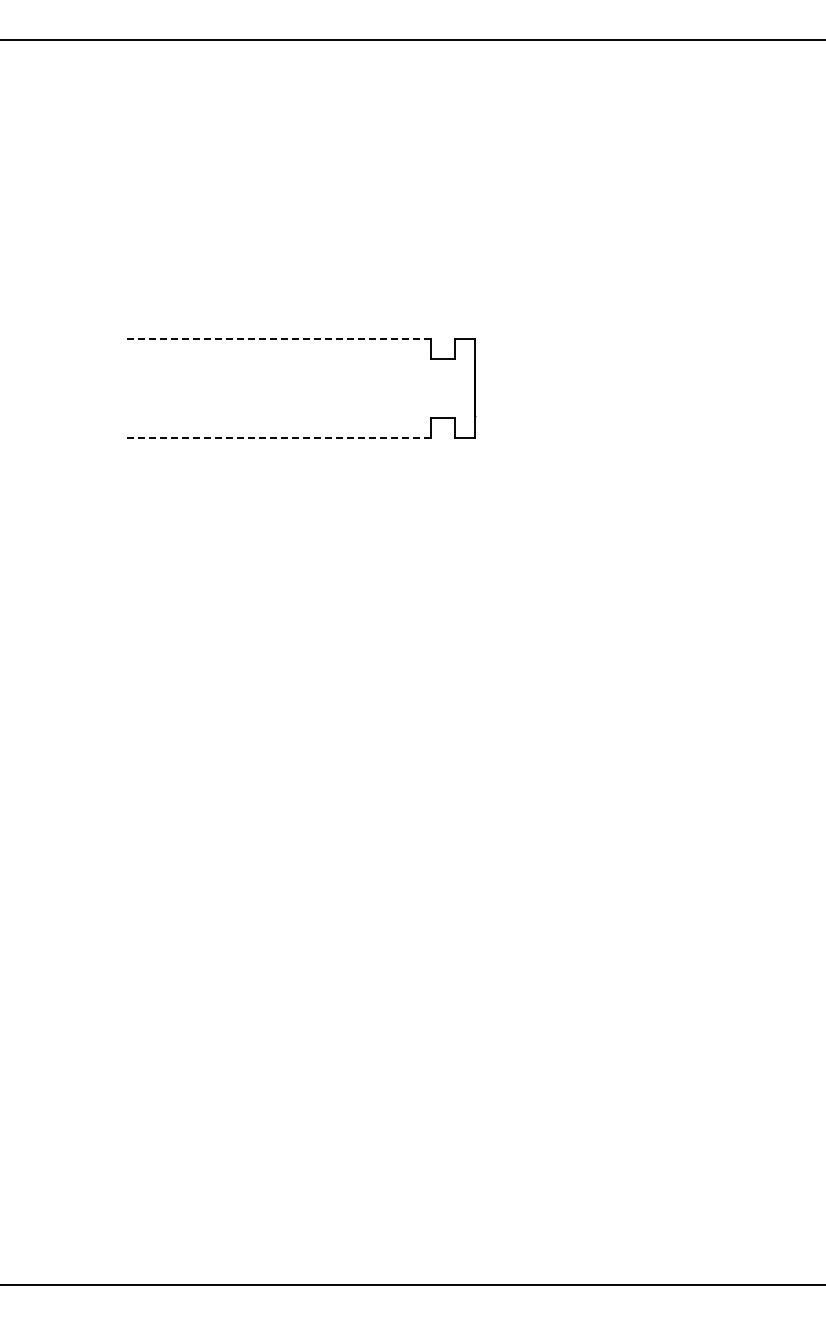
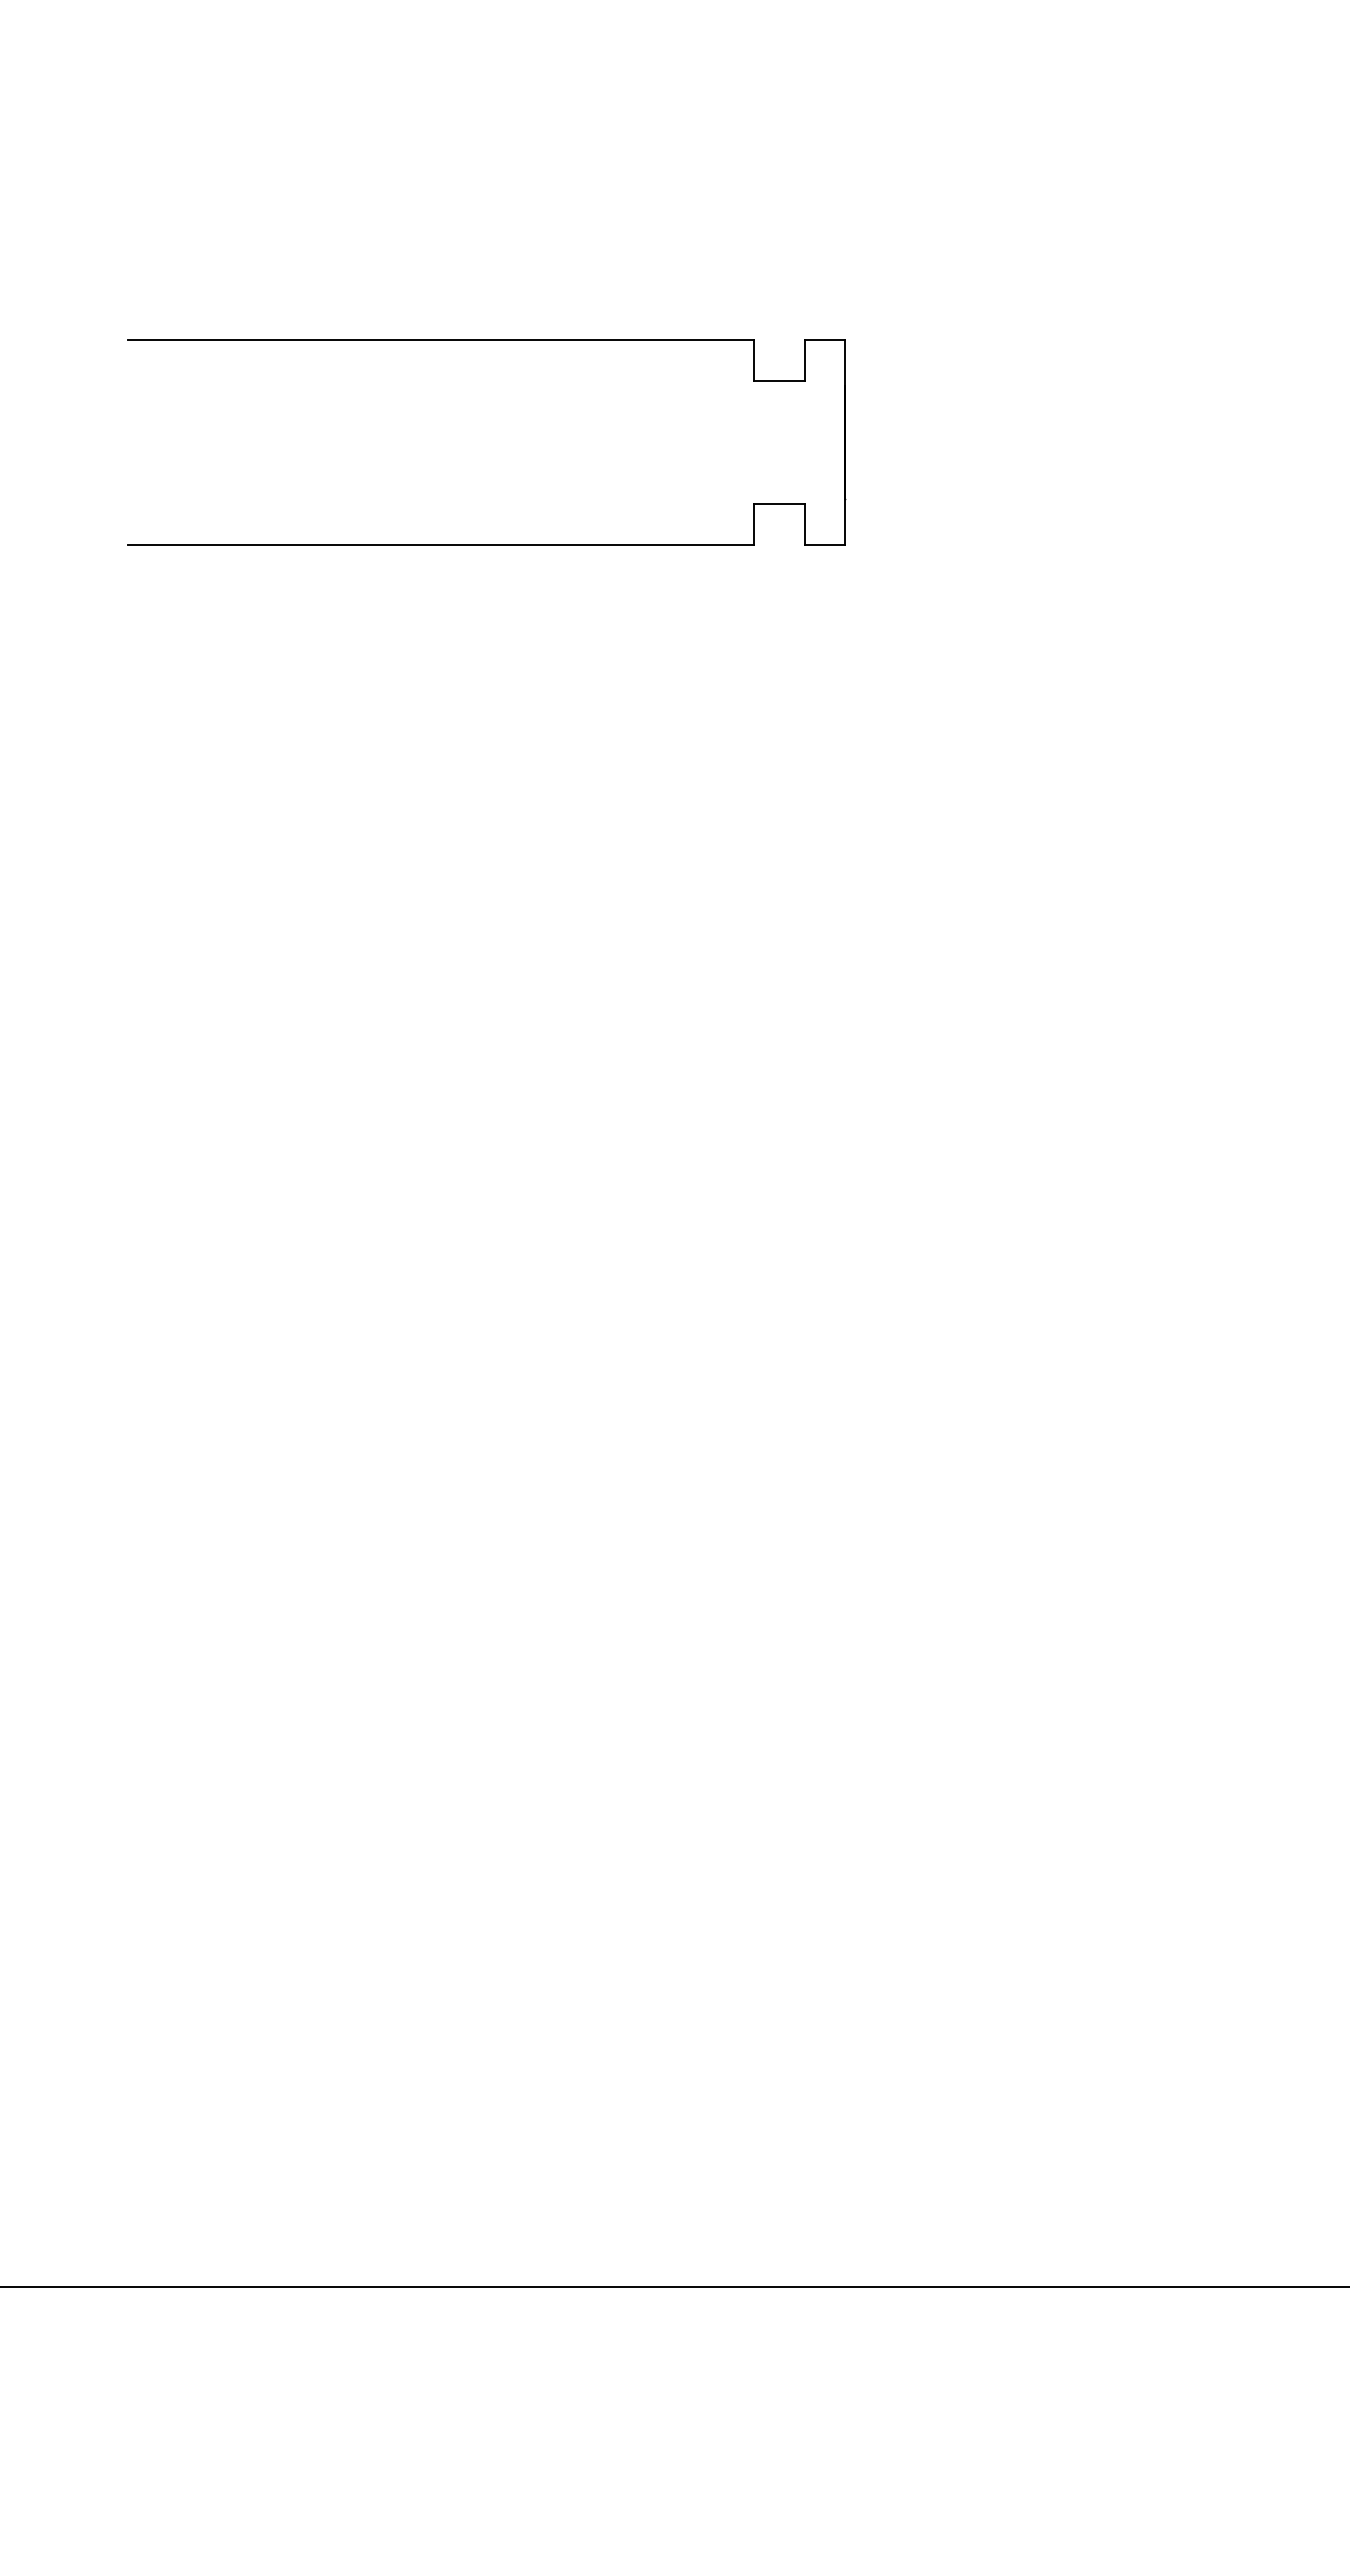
line: (277, 338) -> (439, 339), dashed -> solid
line: (277, 438) -> (439, 545), dashed -> solid

